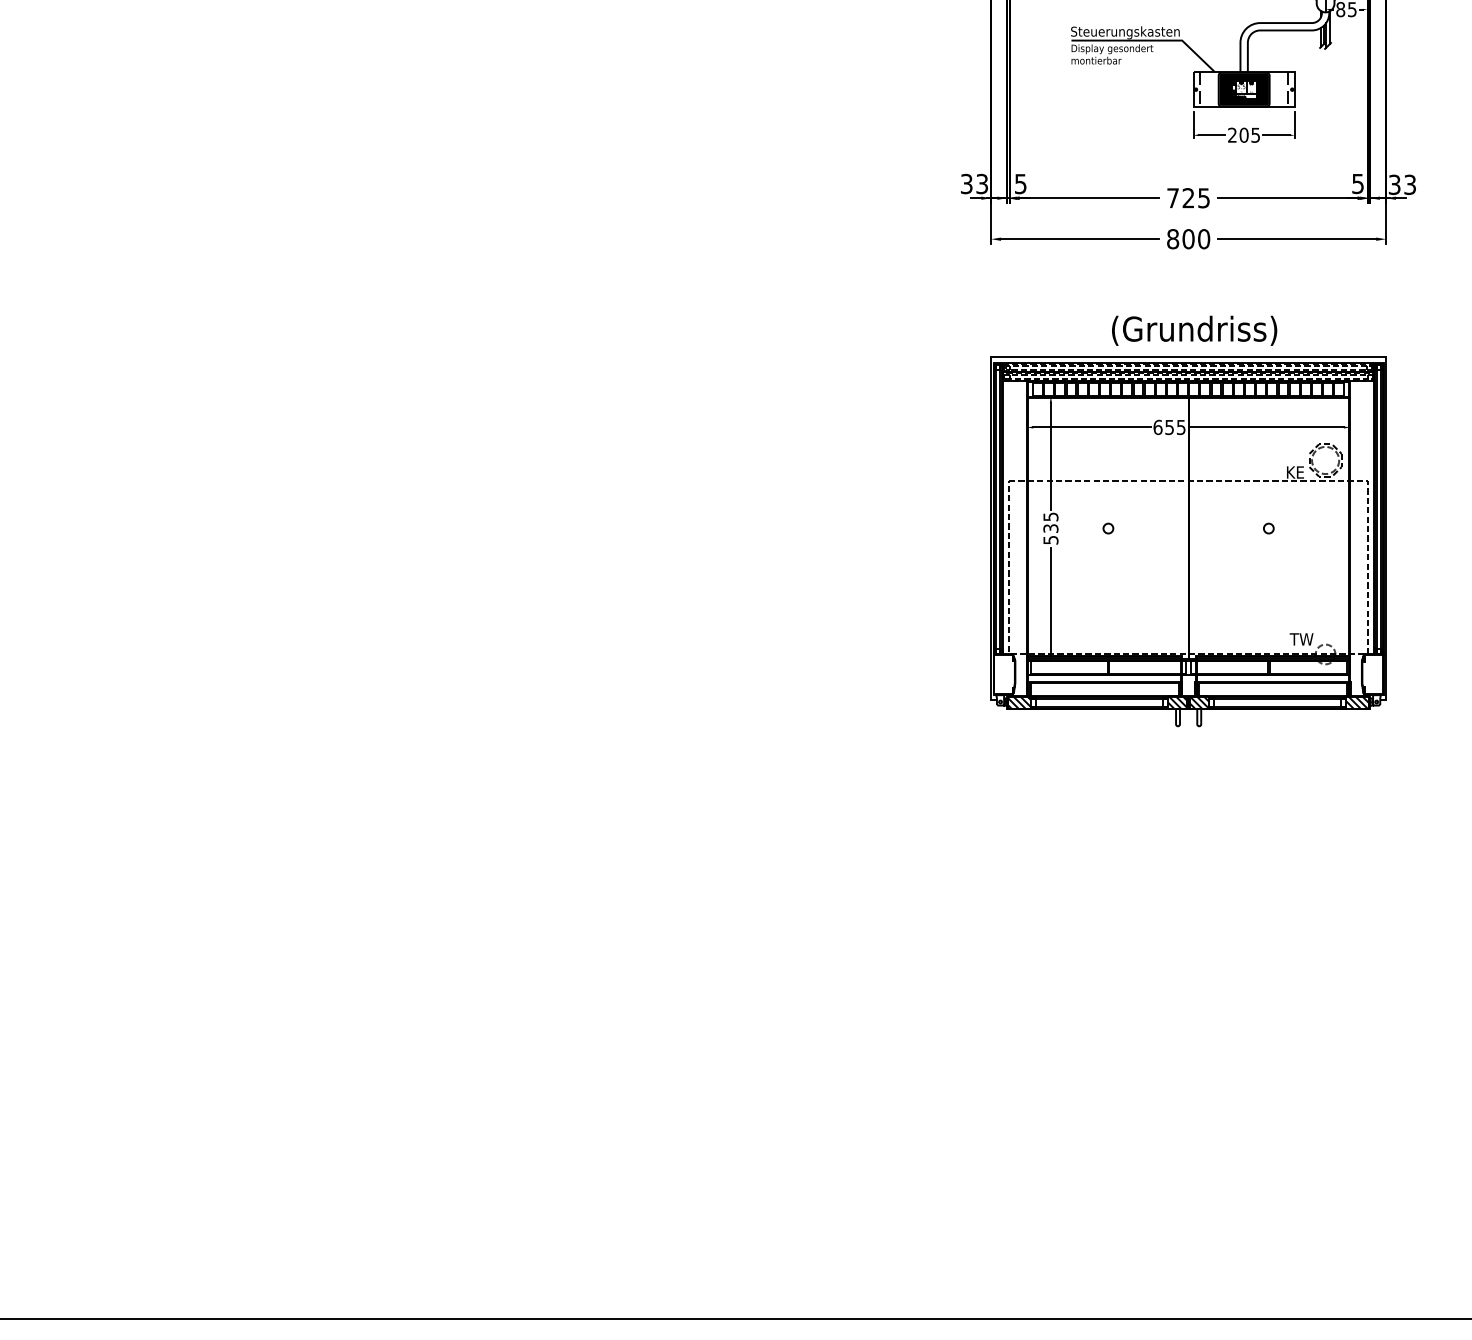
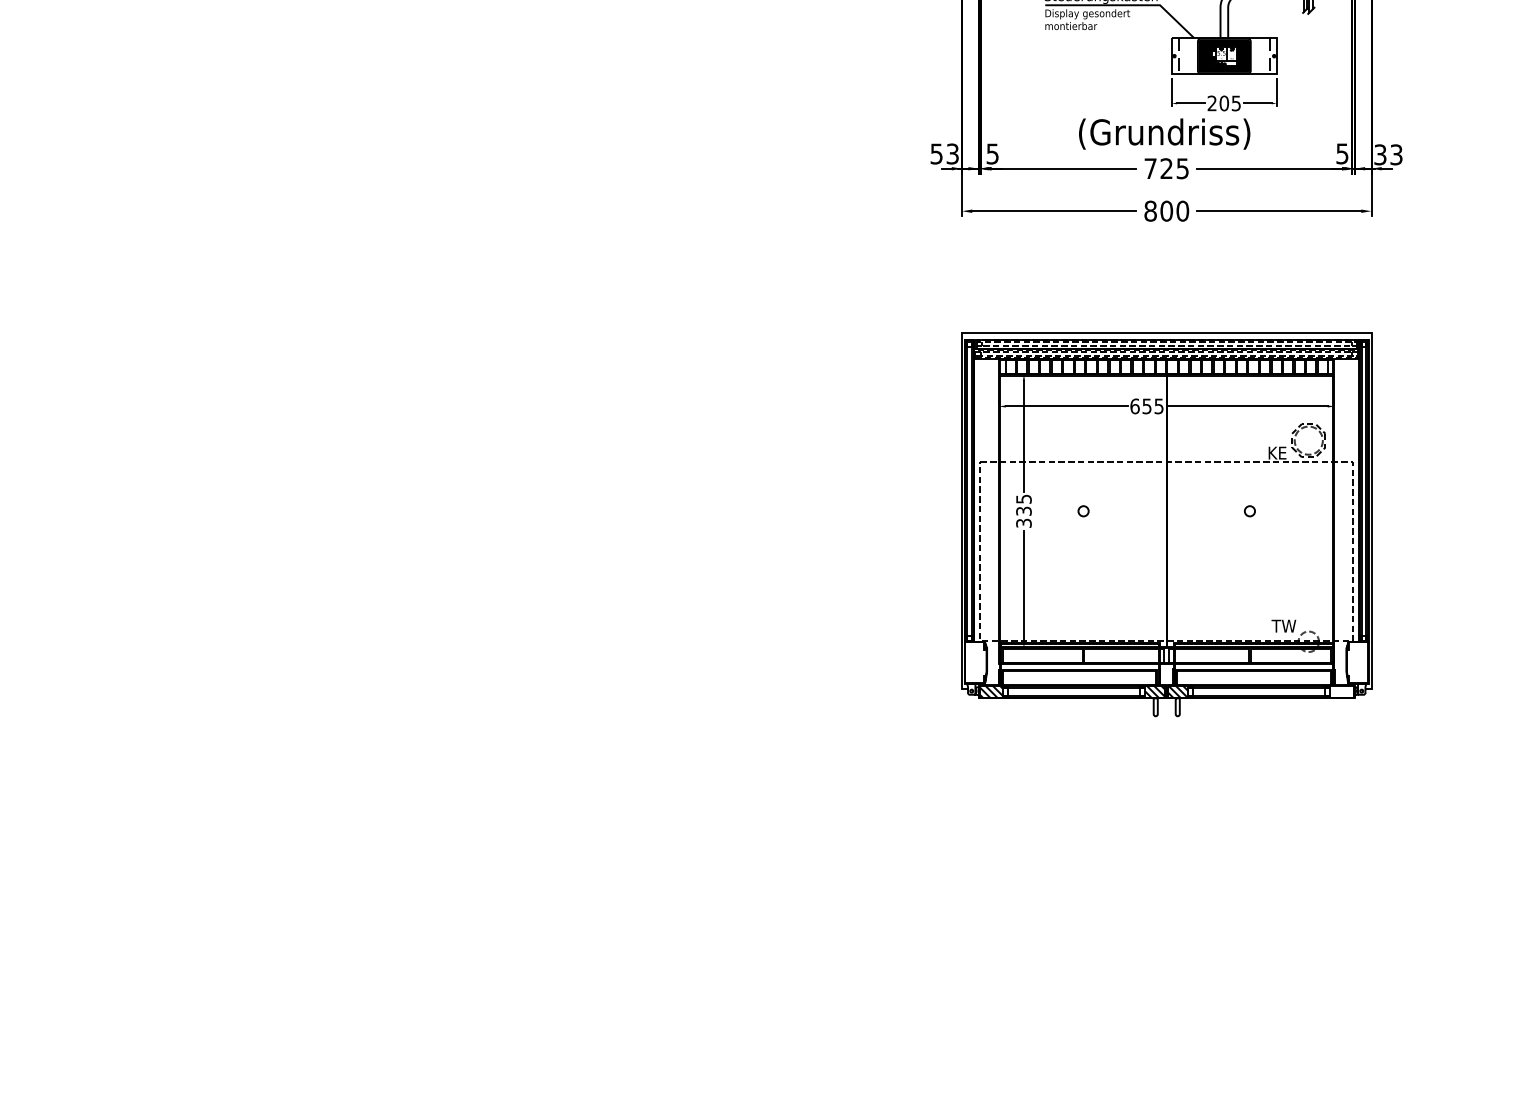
text: (966, 183) -> (936, 153), 33 -> 53
text: (1194, 330) -> (1164, 133), moved
text: (1050, 540) -> (1023, 523), 535 -> 335
hatch: (1357, 702) -> (1341, 691), removed

